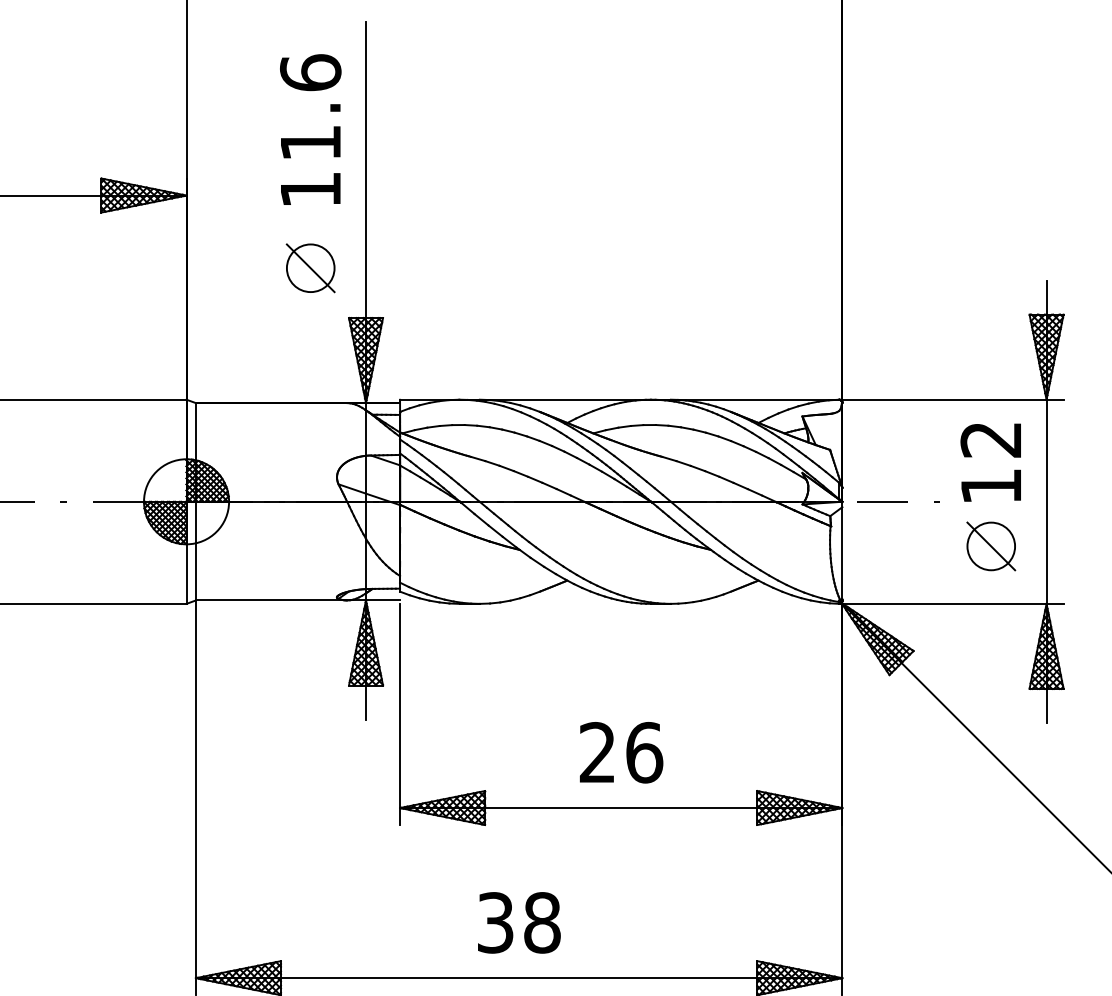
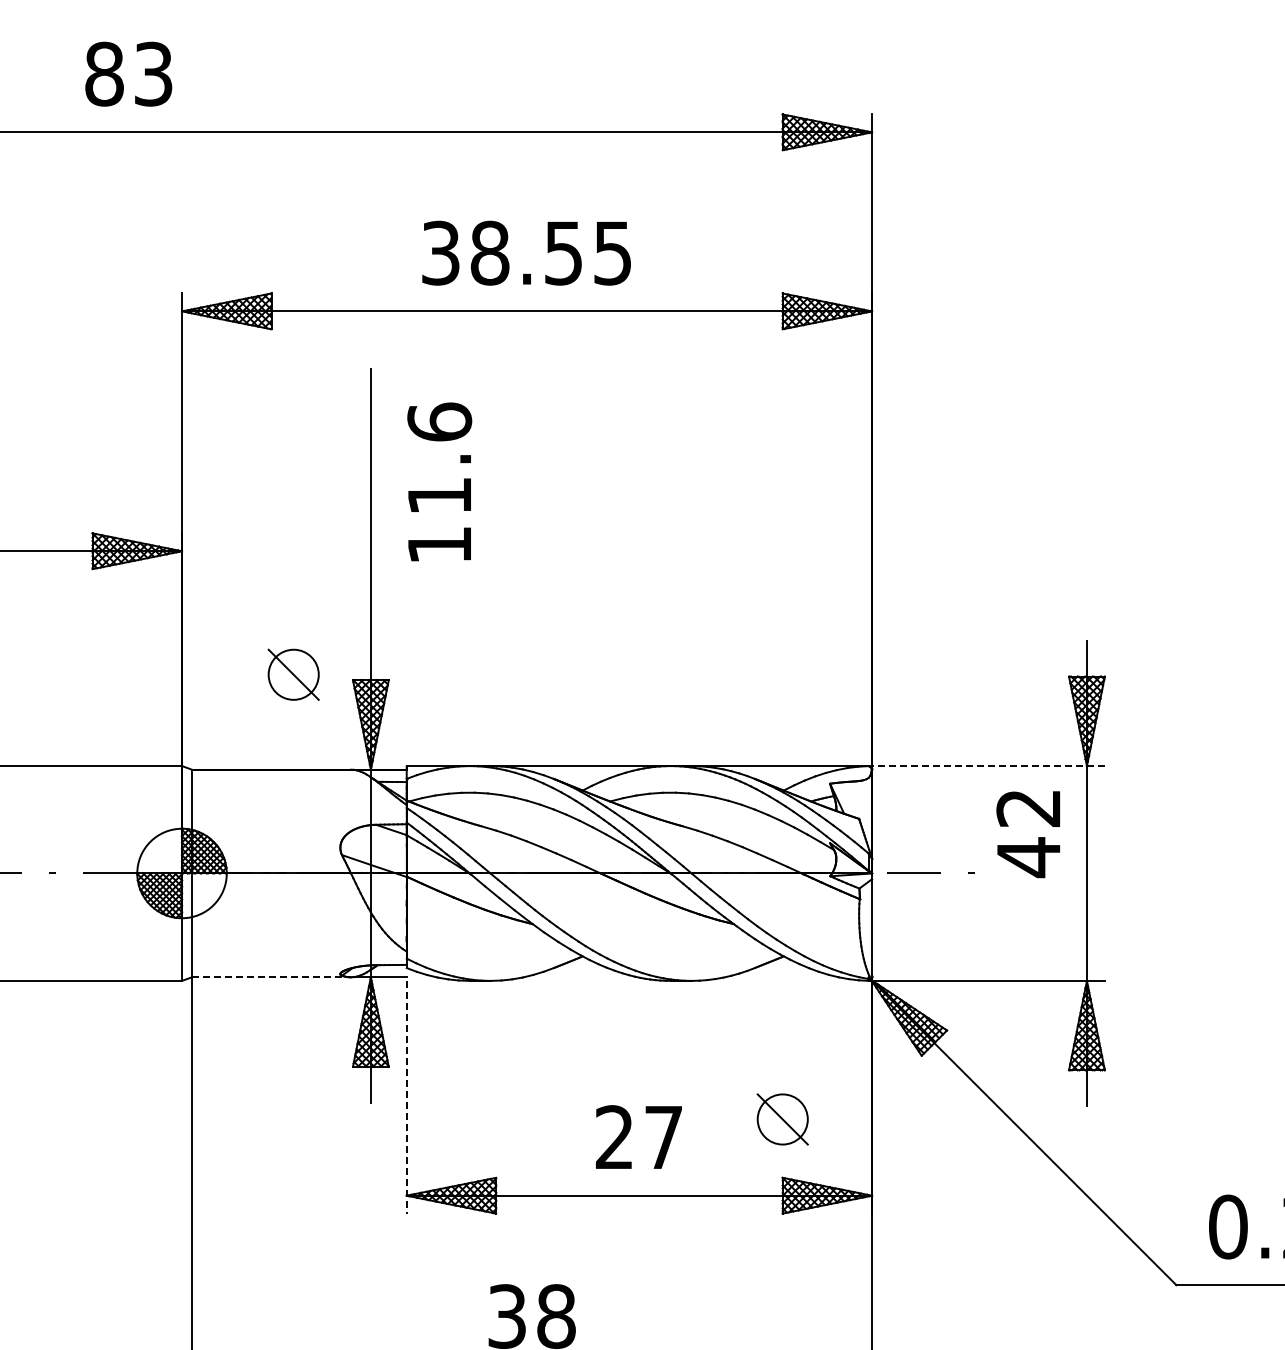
text: (310, 129) -> (439, 481), moved
part: (310, 268) -> (293, 674), moved
line: (951, 400) -> (986, 766), solid -> dashed
text: (991, 486) -> (1028, 857), 12 -> 42
part: (991, 546) -> (782, 1119), moved
line: (271, 600) -> (271, 977), solid -> dashed
line: (399, 714) -> (406, 1097), solid -> dashed
text: (644, 752) -> (663, 1137), 26 -> 27

